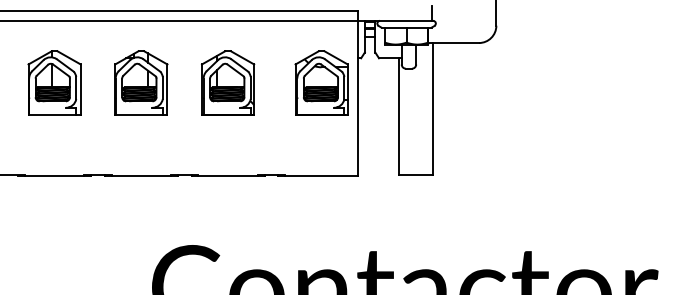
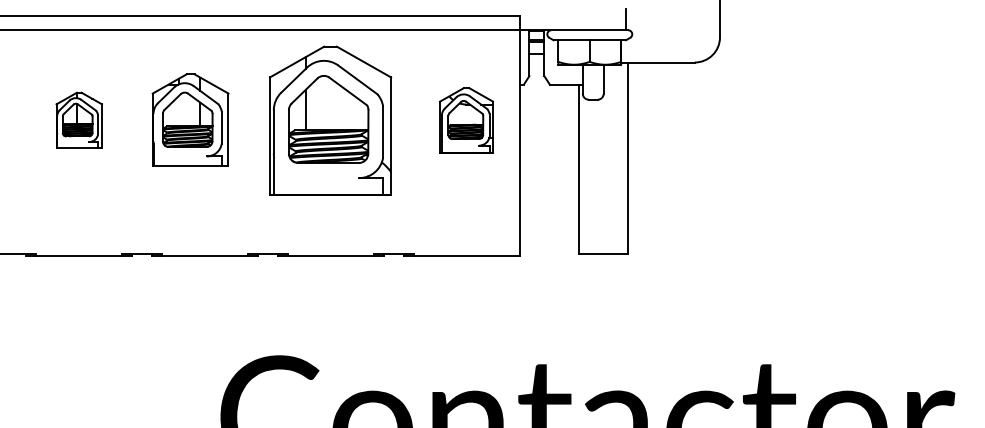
part: (54, 82) -> (79, 119), size x0.6
part: (141, 82) -> (190, 119), moved
part: (228, 82) -> (331, 119), size x1.6
part: (321, 82) -> (466, 119), size x0.7

